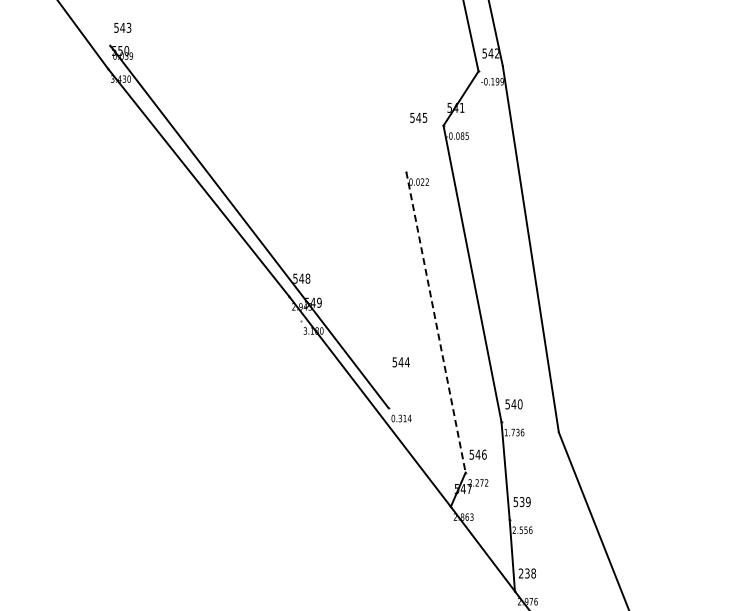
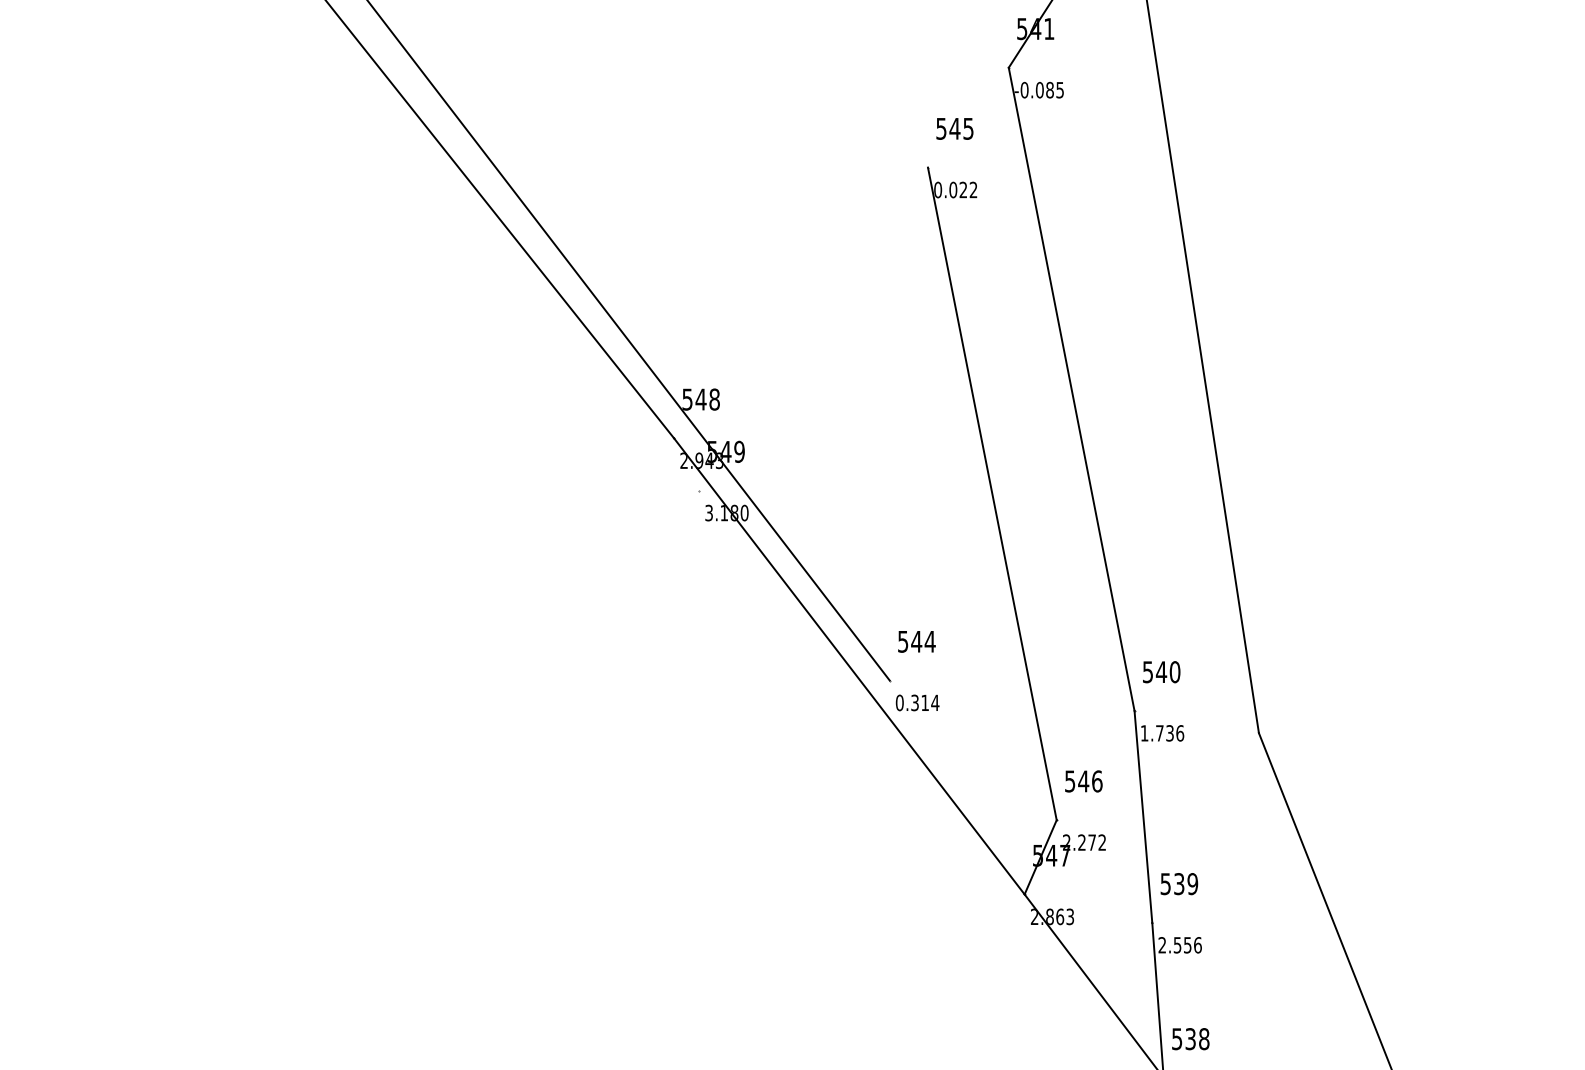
text: (418, 117) -> (954, 127), moved
line: (436, 322) -> (993, 494), dashed -> solid
text: (400, 362) -> (915, 642), moved
text: (520, 573) -> (1175, 1039), 238 -> 538

